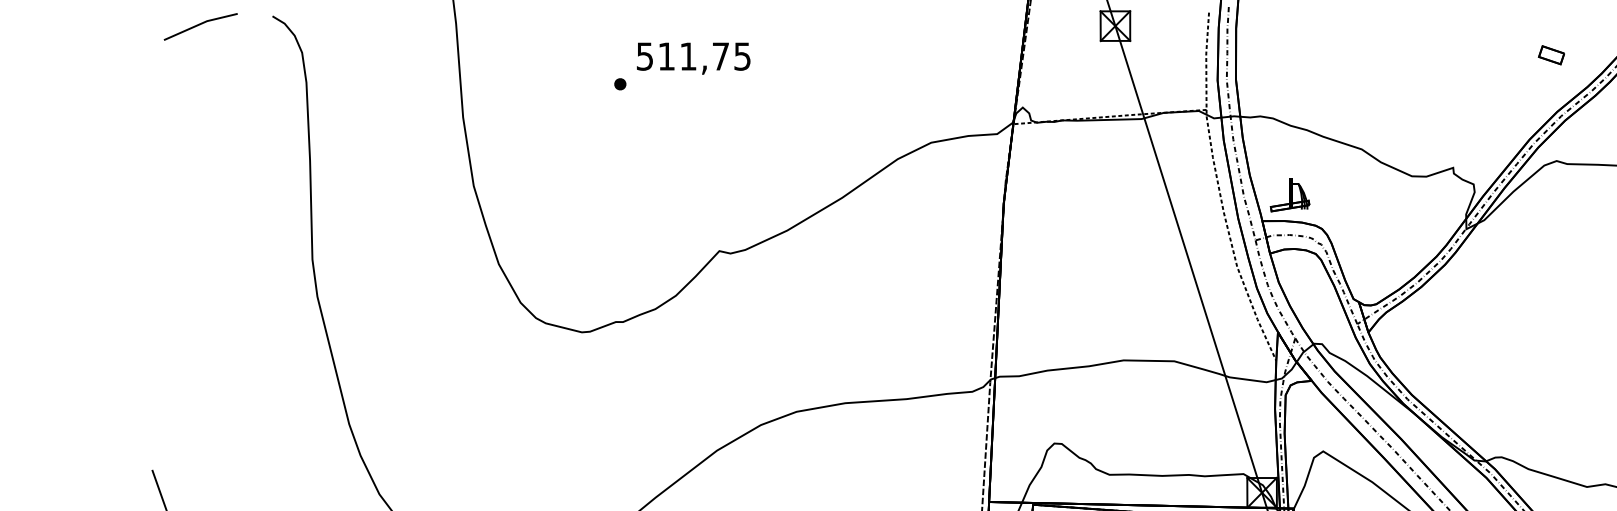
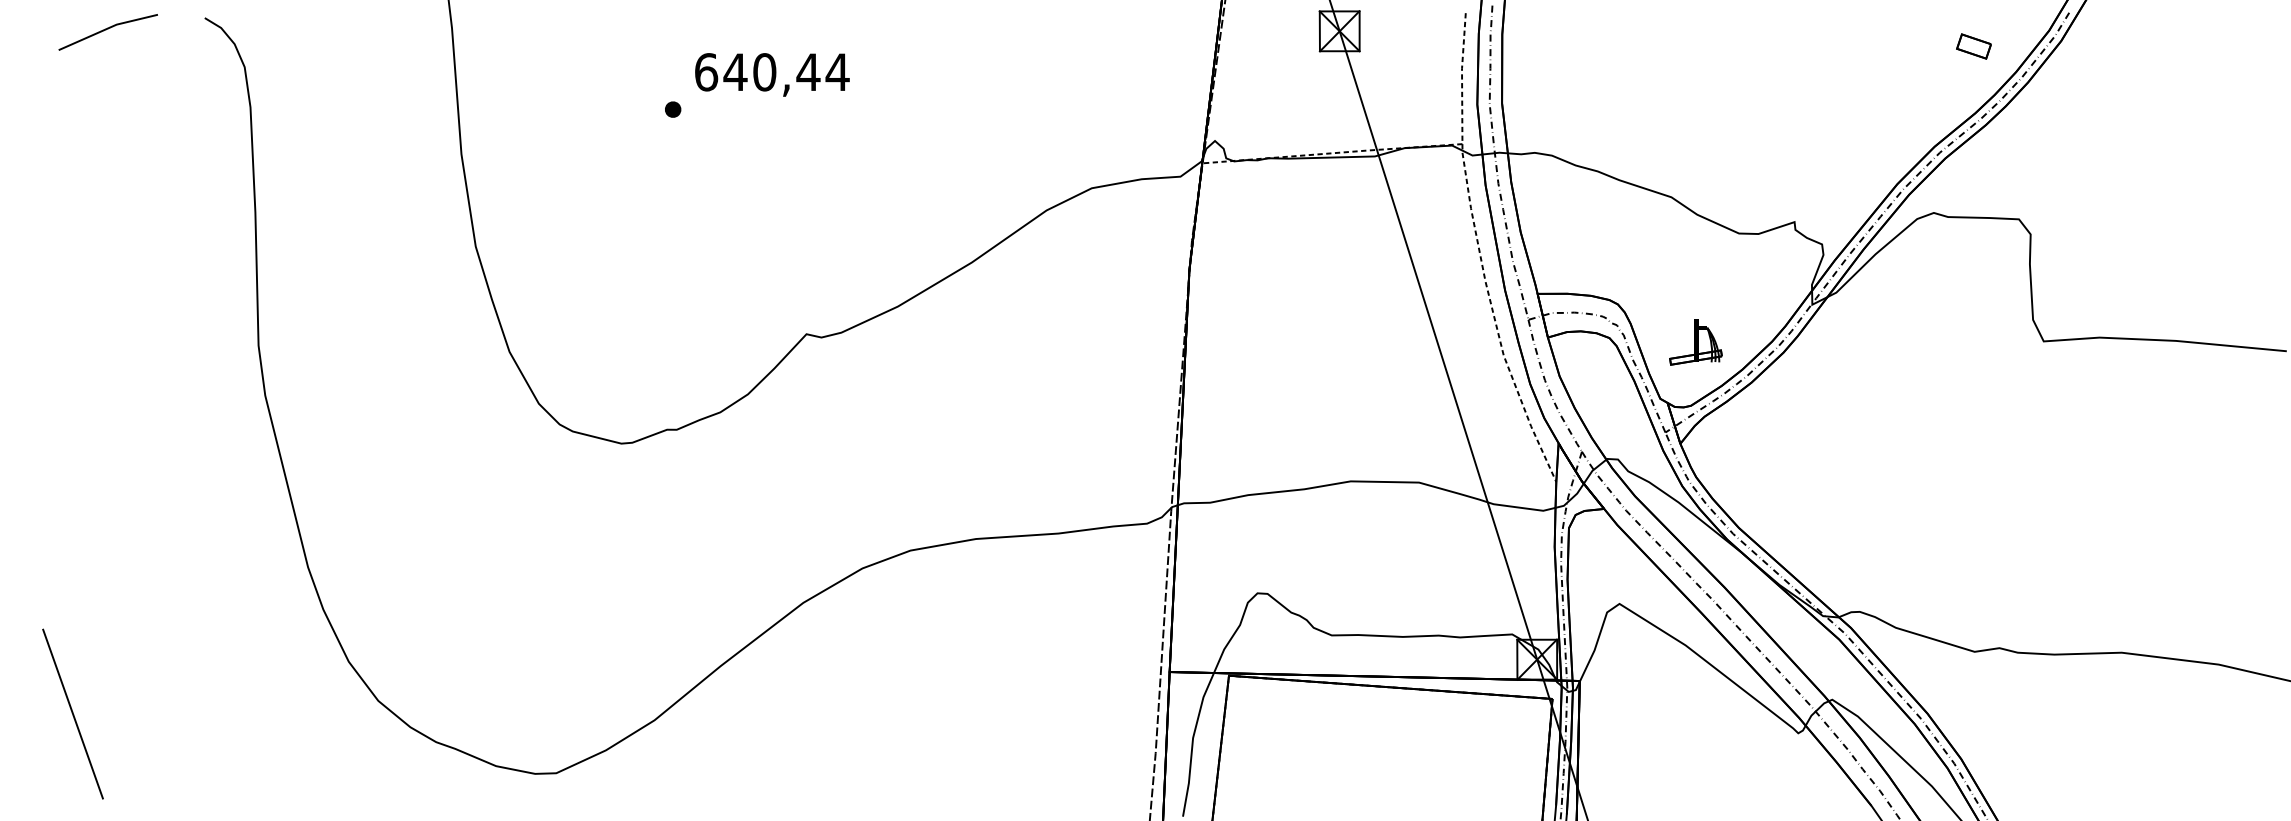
part: (1551, 55) -> (1973, 46), moved
text: (694, 56) -> (772, 72), 511,75 -> 640,44
part: (1289, 194) -> (1695, 342), moved

